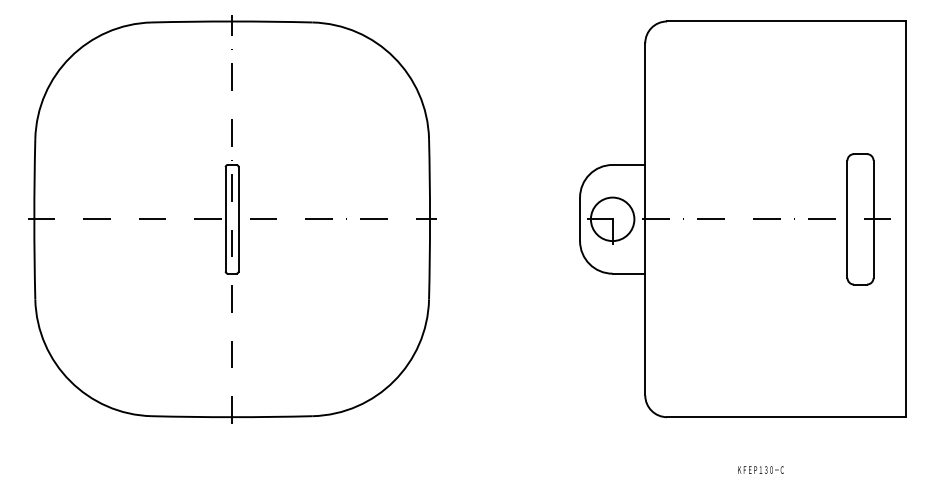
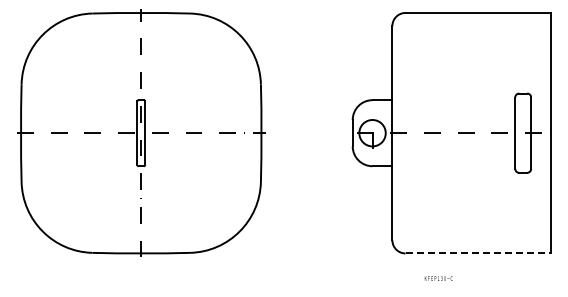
line: (786, 417) -> (478, 253), solid -> dashed
text: (760, 469) -> (438, 278), moved

